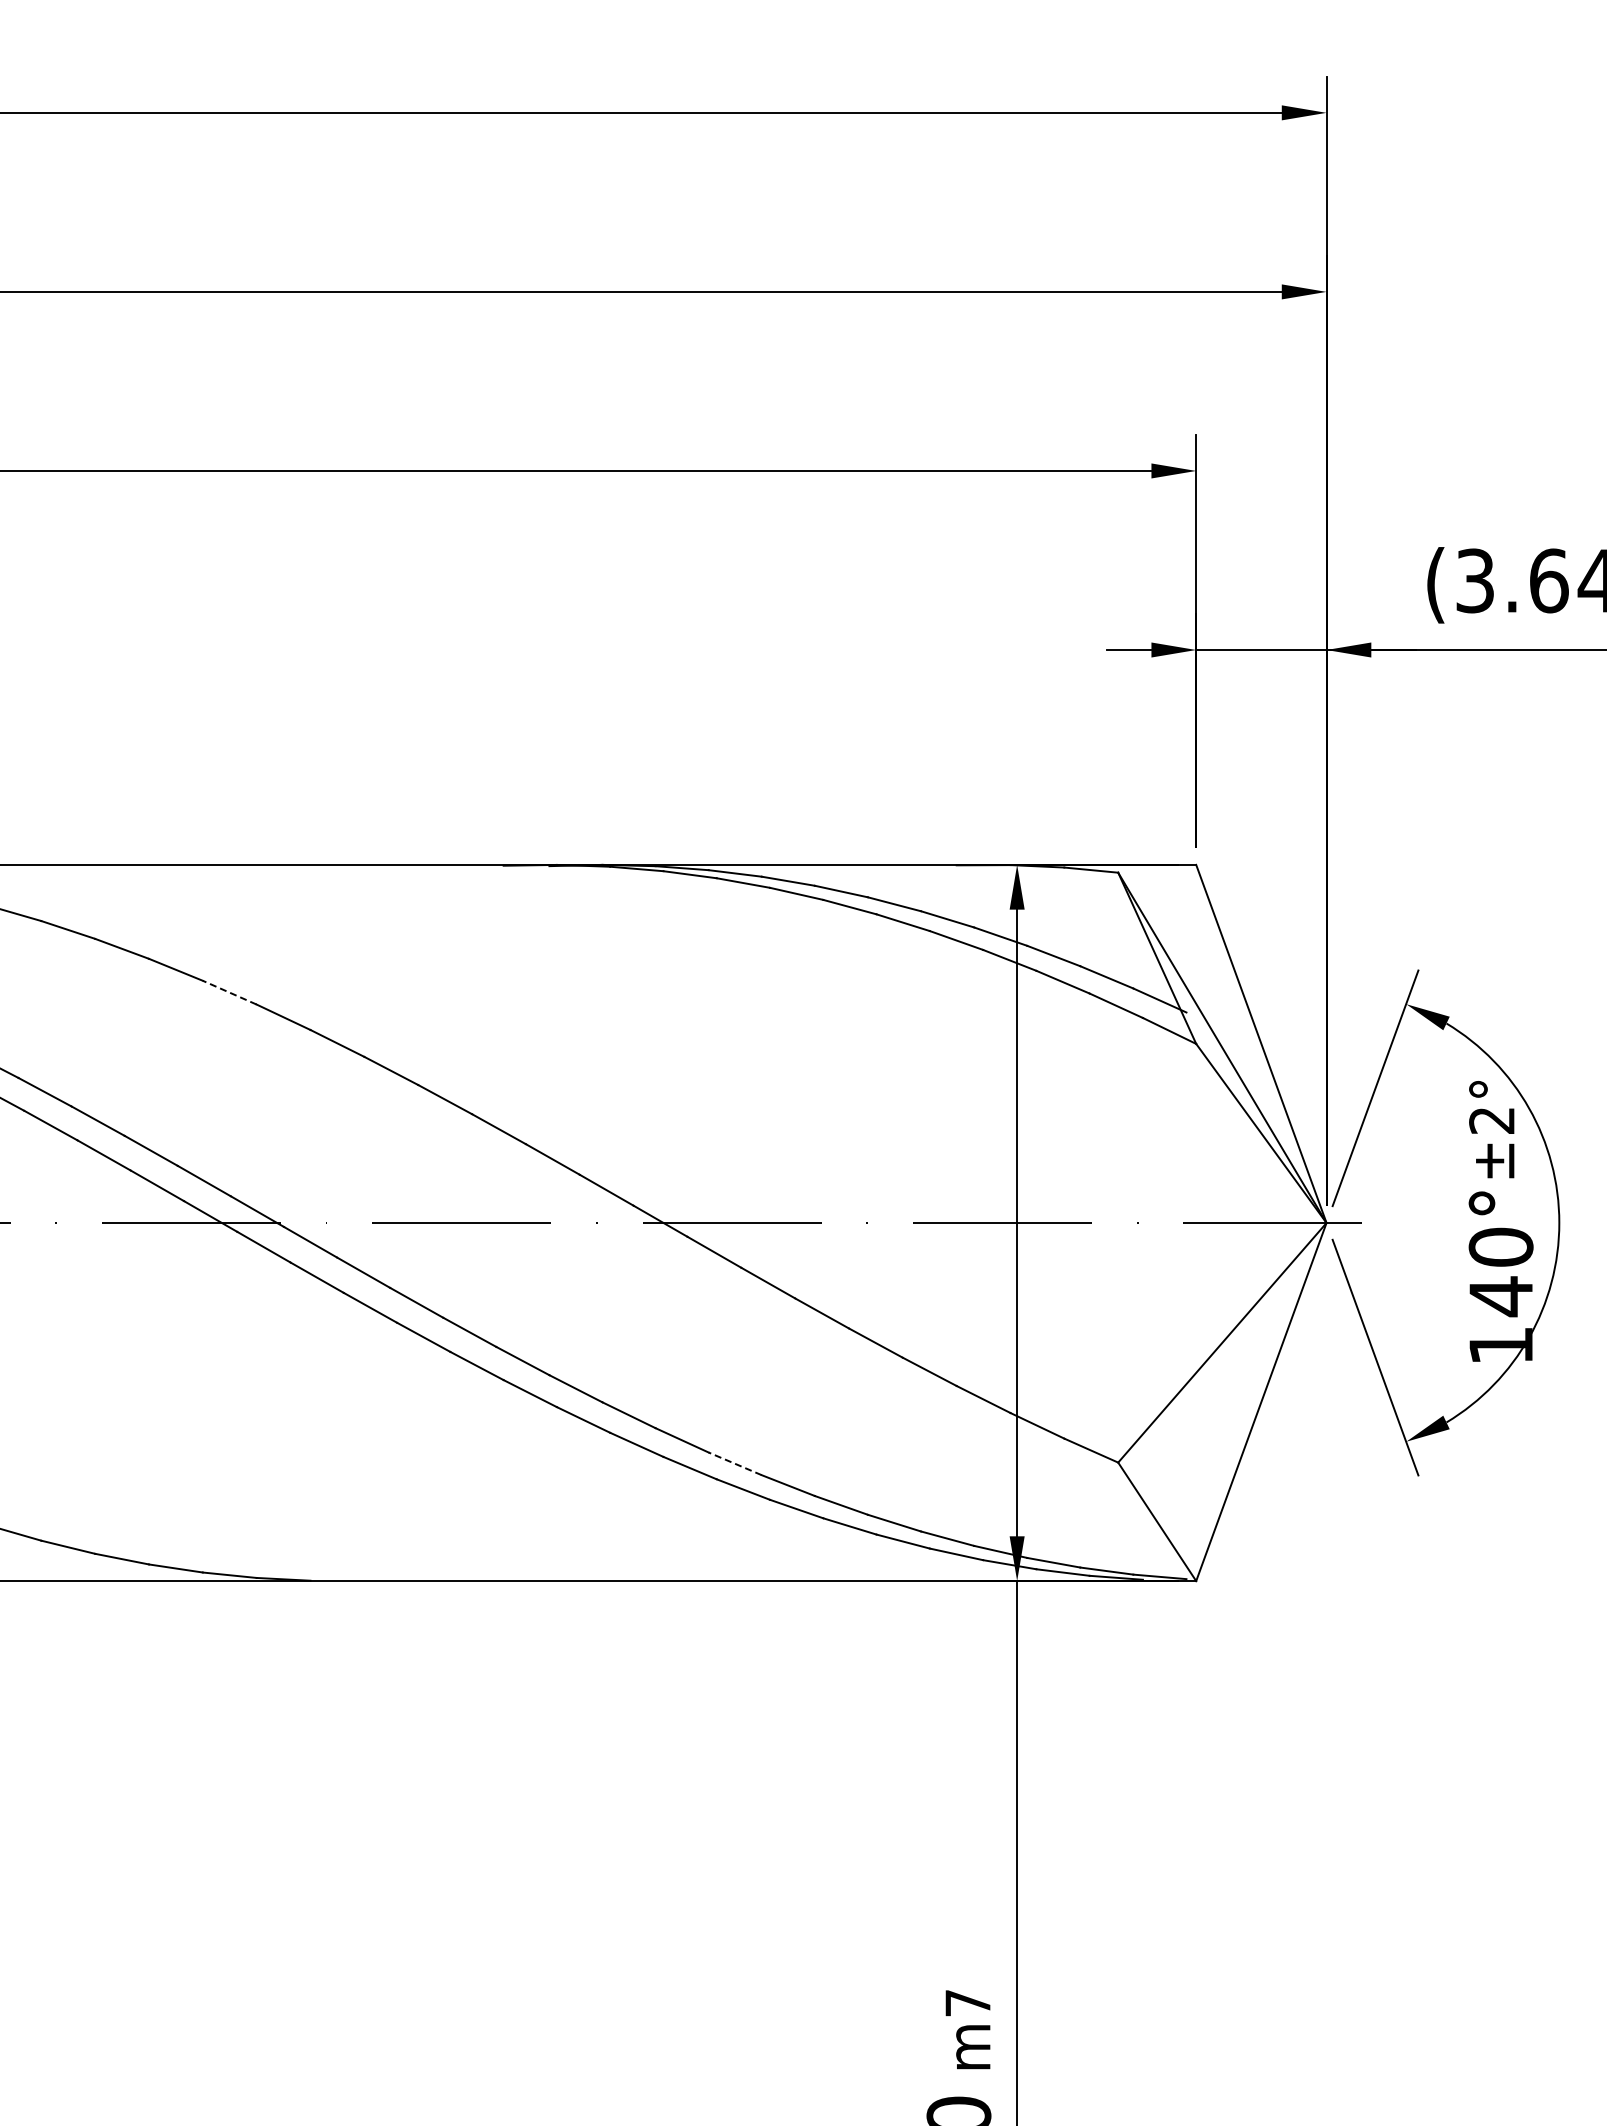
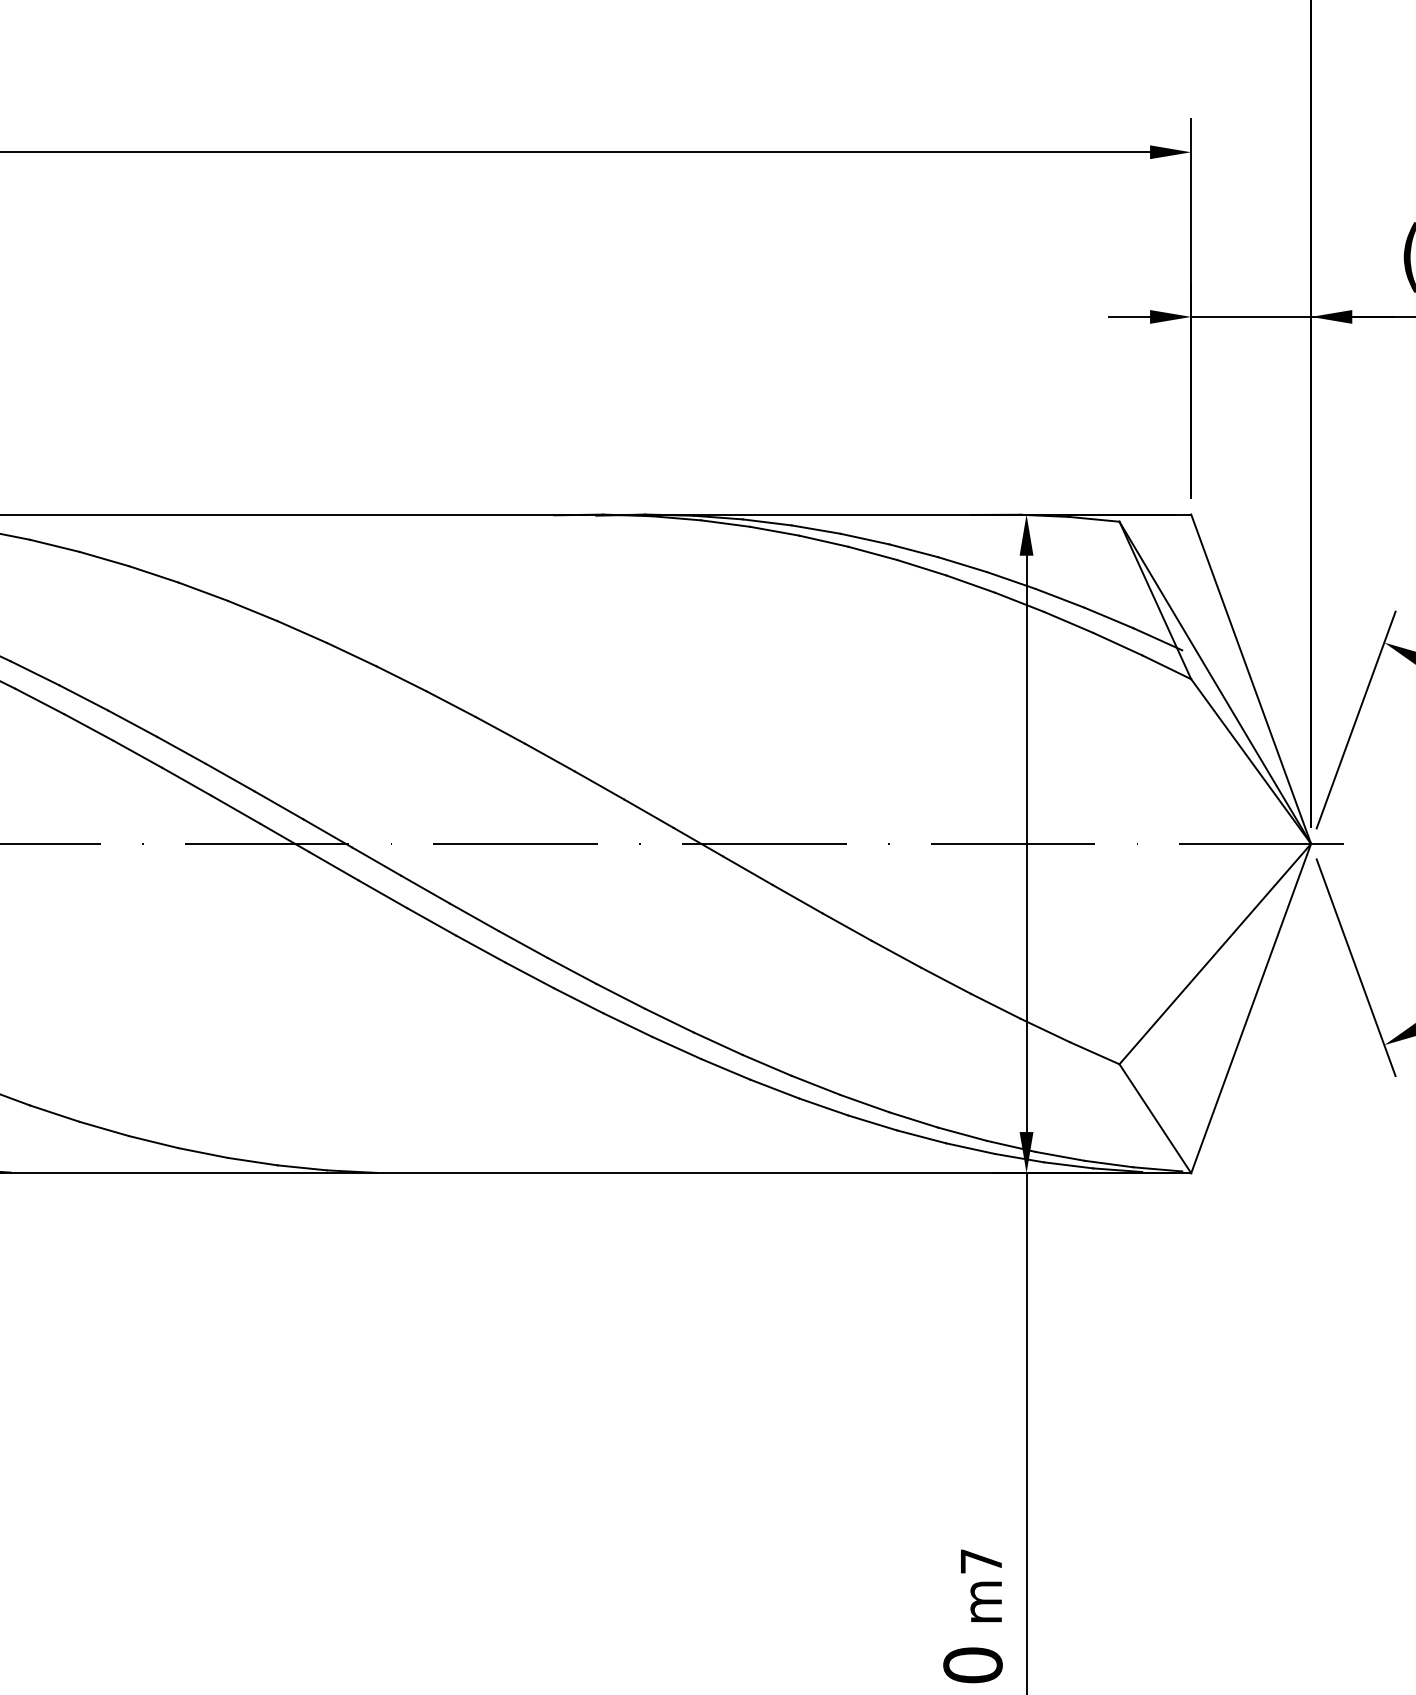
line: (229, 992) -> (302, 631), dashed -> solid
line: (735, 1463) -> (767, 1065), dashed -> solid

